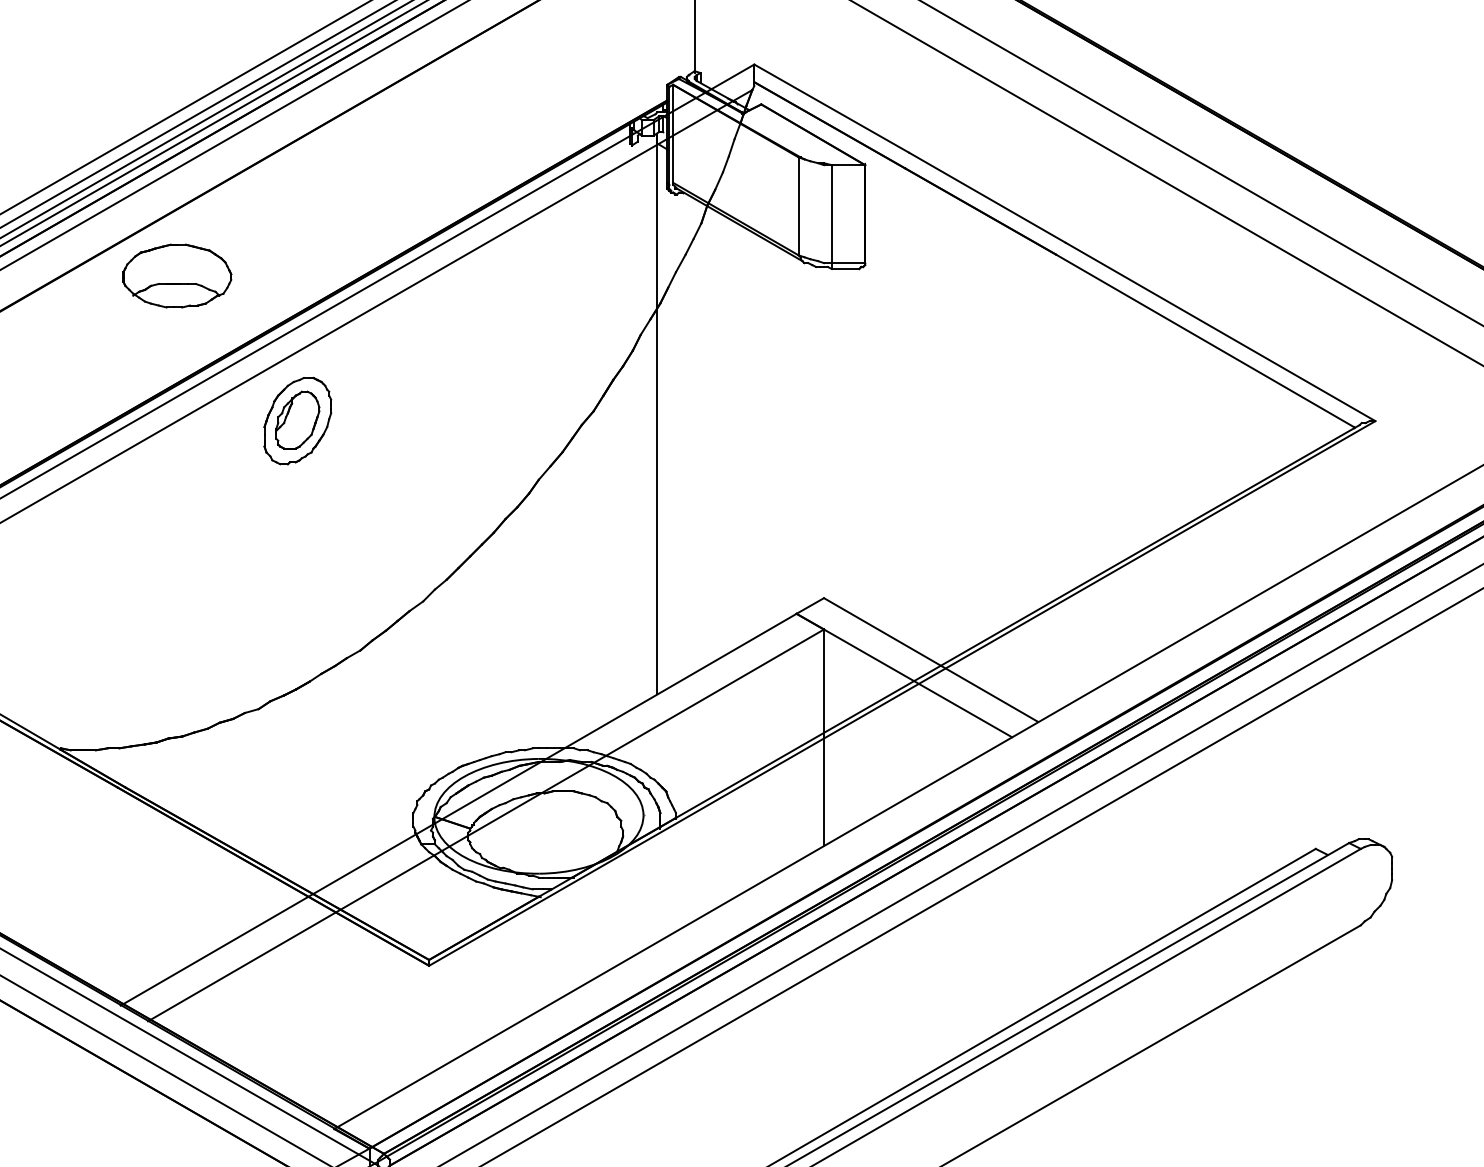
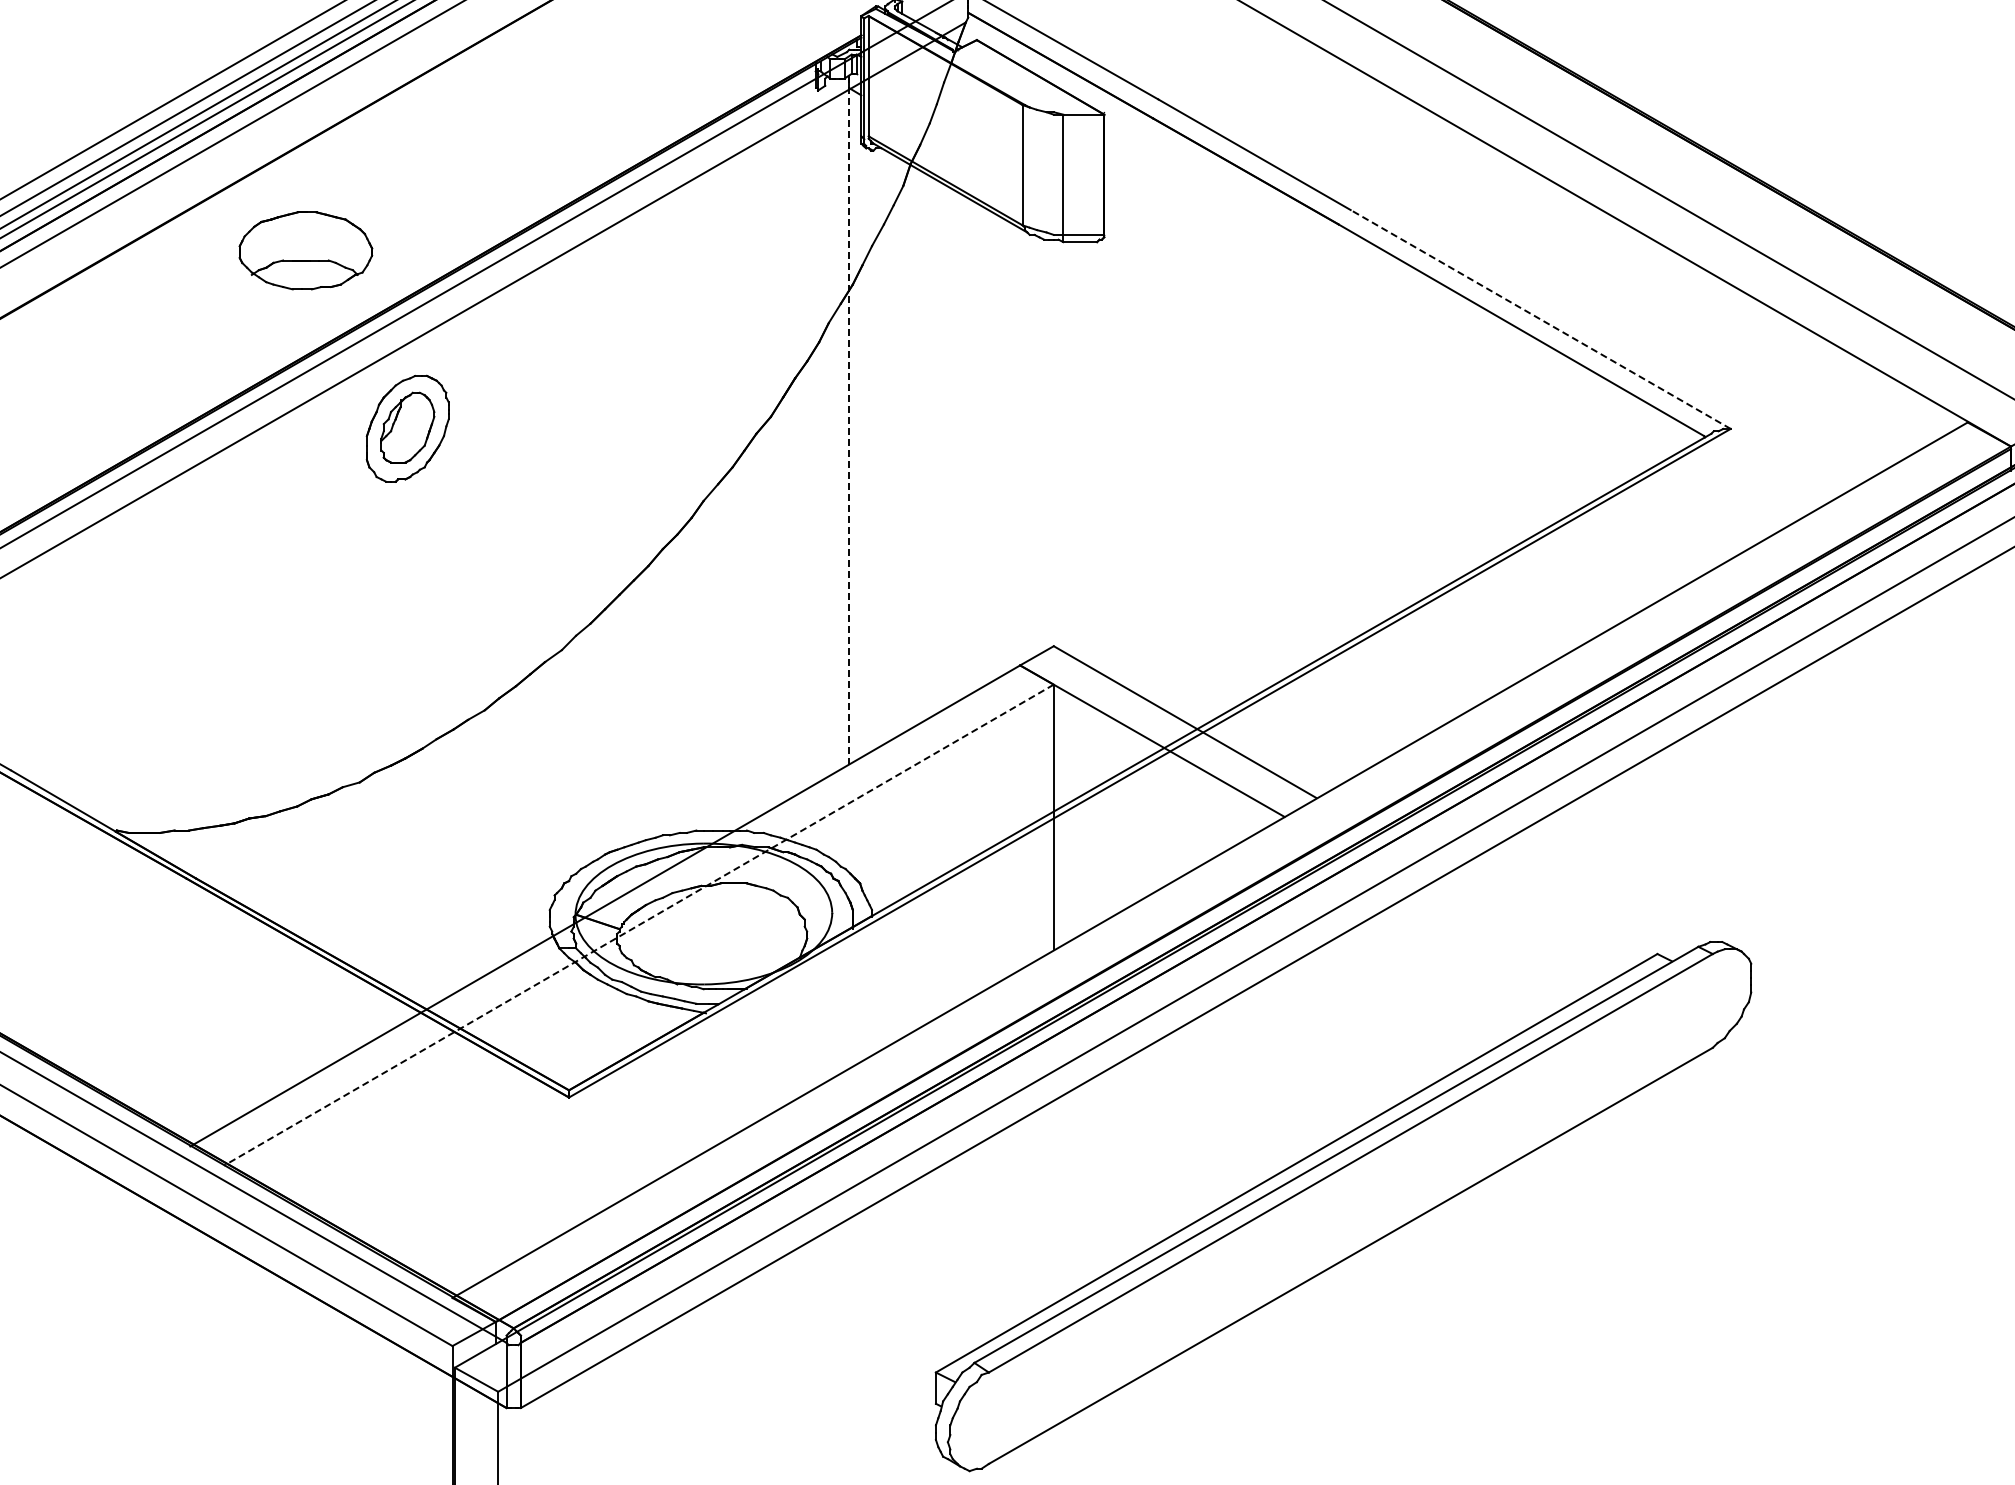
part: (176, 275) -> (305, 250), moved
line: (1220, 332) -> (1540, 319), solid -> dashed
line: (657, 414) -> (849, 420), solid -> dashed
line: (485, 825) -> (638, 925), solid -> dashed

